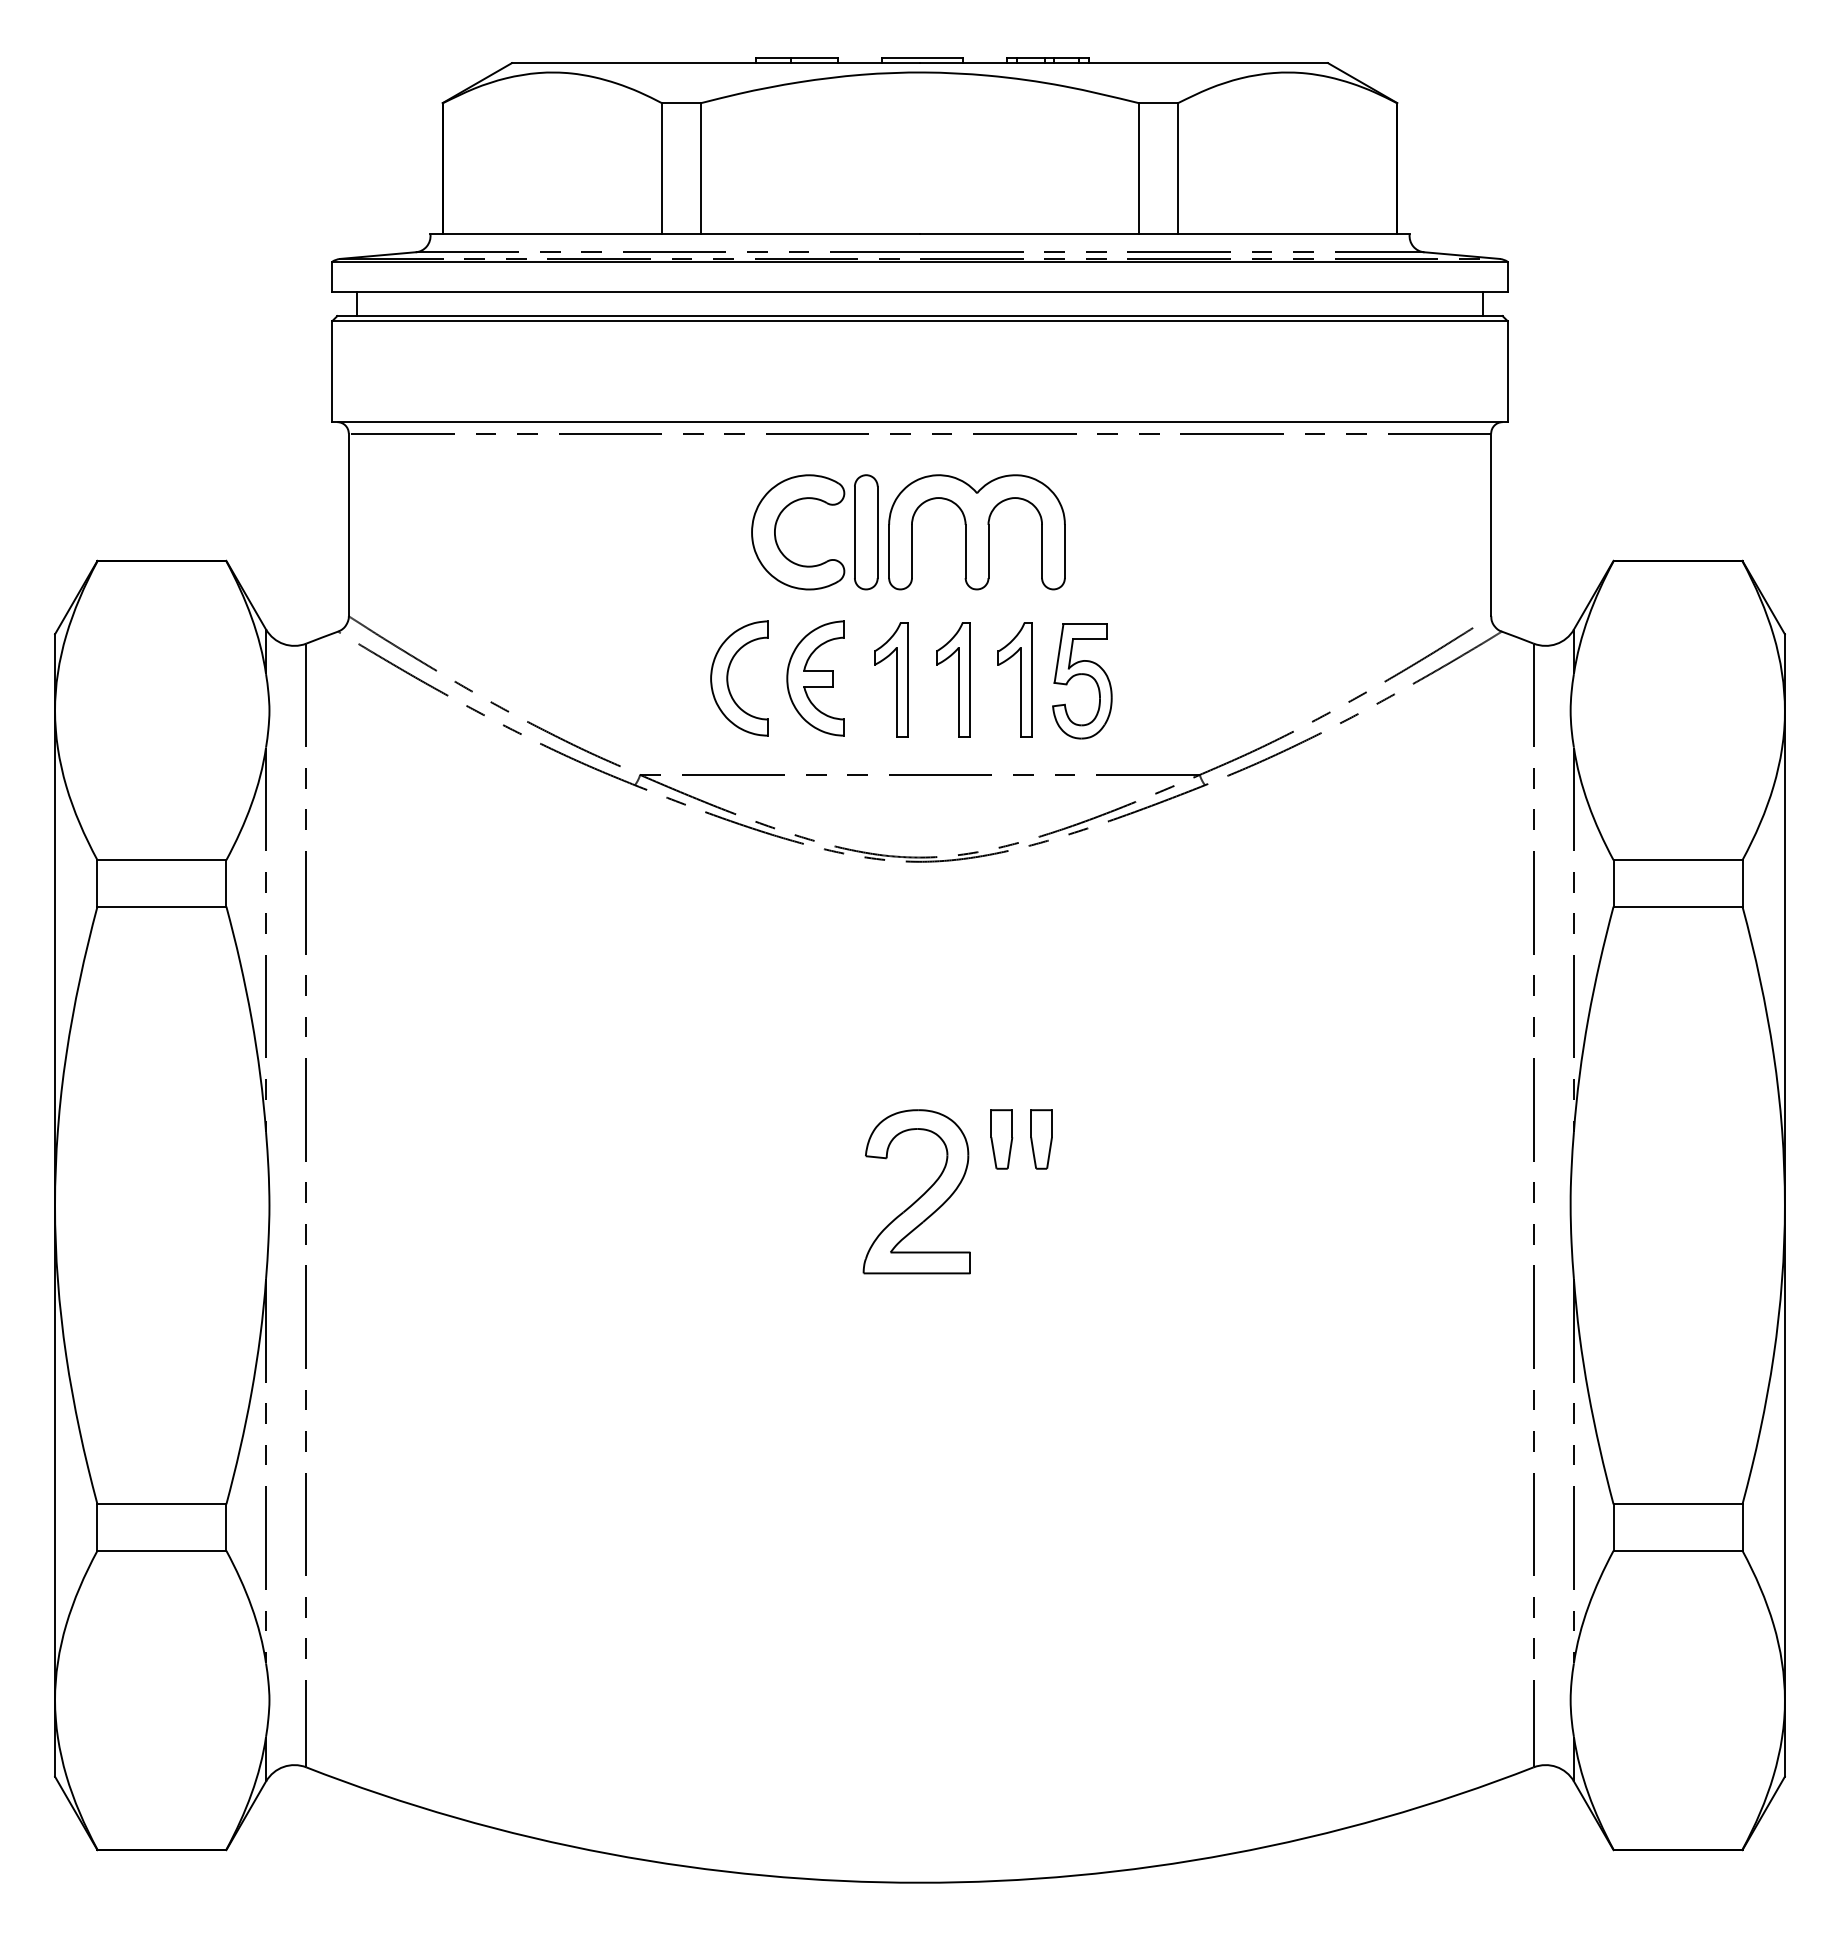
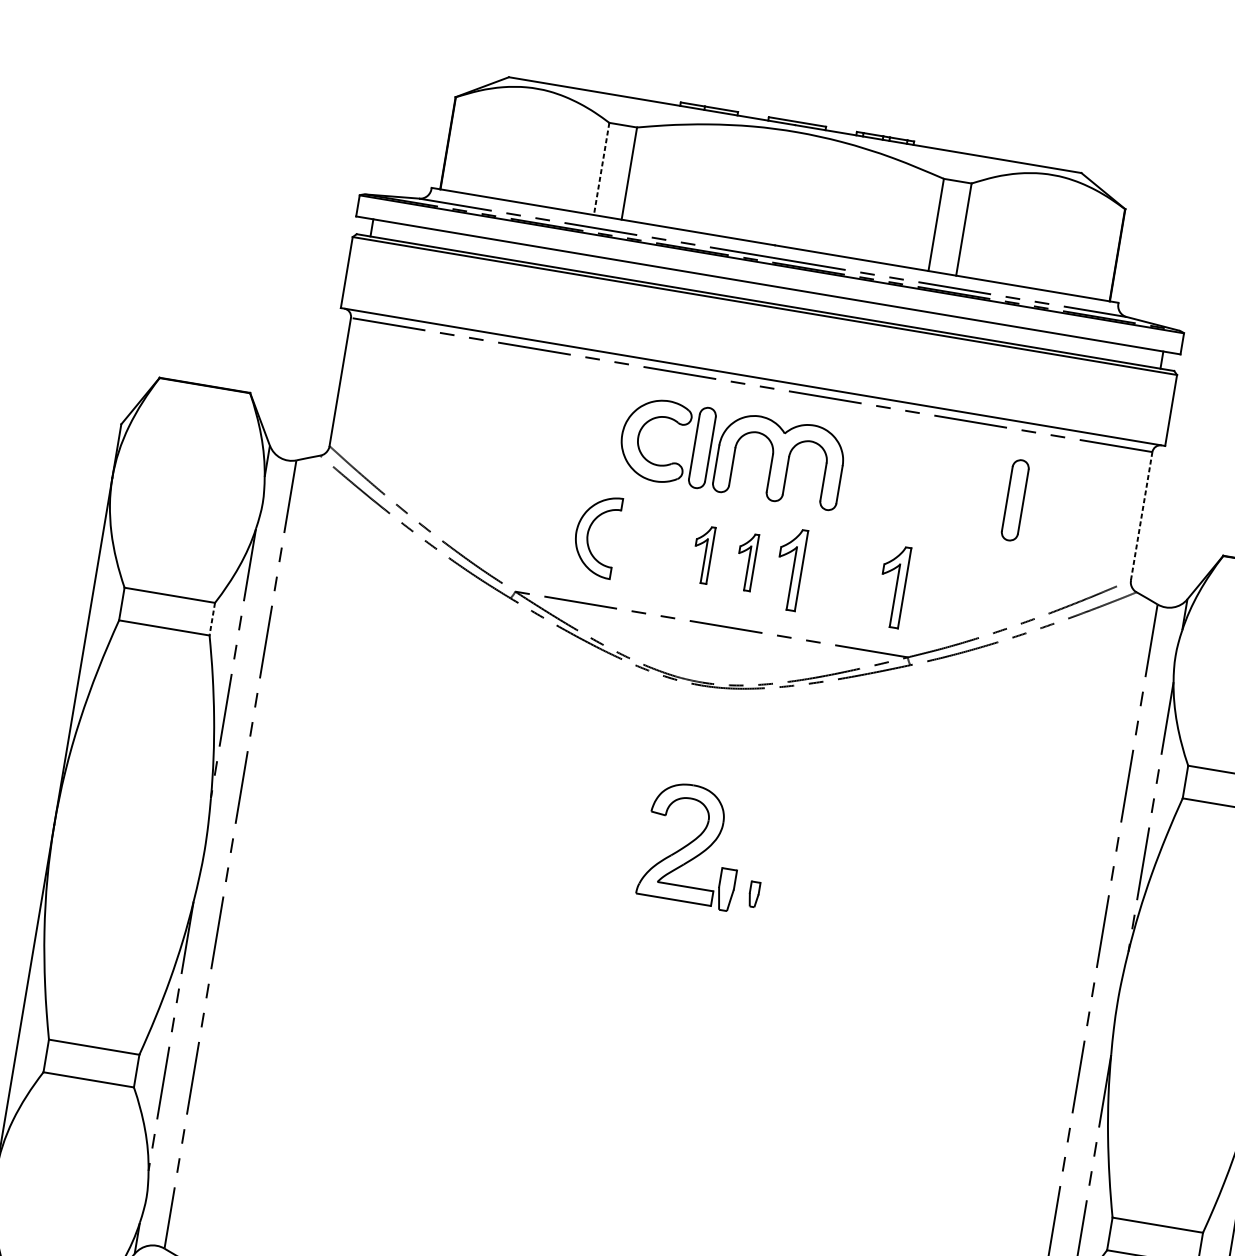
line: (661, 168) -> (601, 168), solid -> dashed
line: (1491, 524) -> (1141, 515), solid -> dashed
part: (1312, 532) -> (1015, 500), added
part: (1083, 675) -> (838, 573), removed
part: (815, 678) -> (649, 544), removed
part: (891, 679) -> (702, 554), size x0.7
part: (953, 679) -> (746, 561), size x0.7
part: (1161, 679) -> (892, 585), added
line: (226, 883) -> (212, 619), solid -> dashed
part: (1041, 1139) -> (754, 894), size x0.6
part: (921, 1195) -> (685, 845), moved

